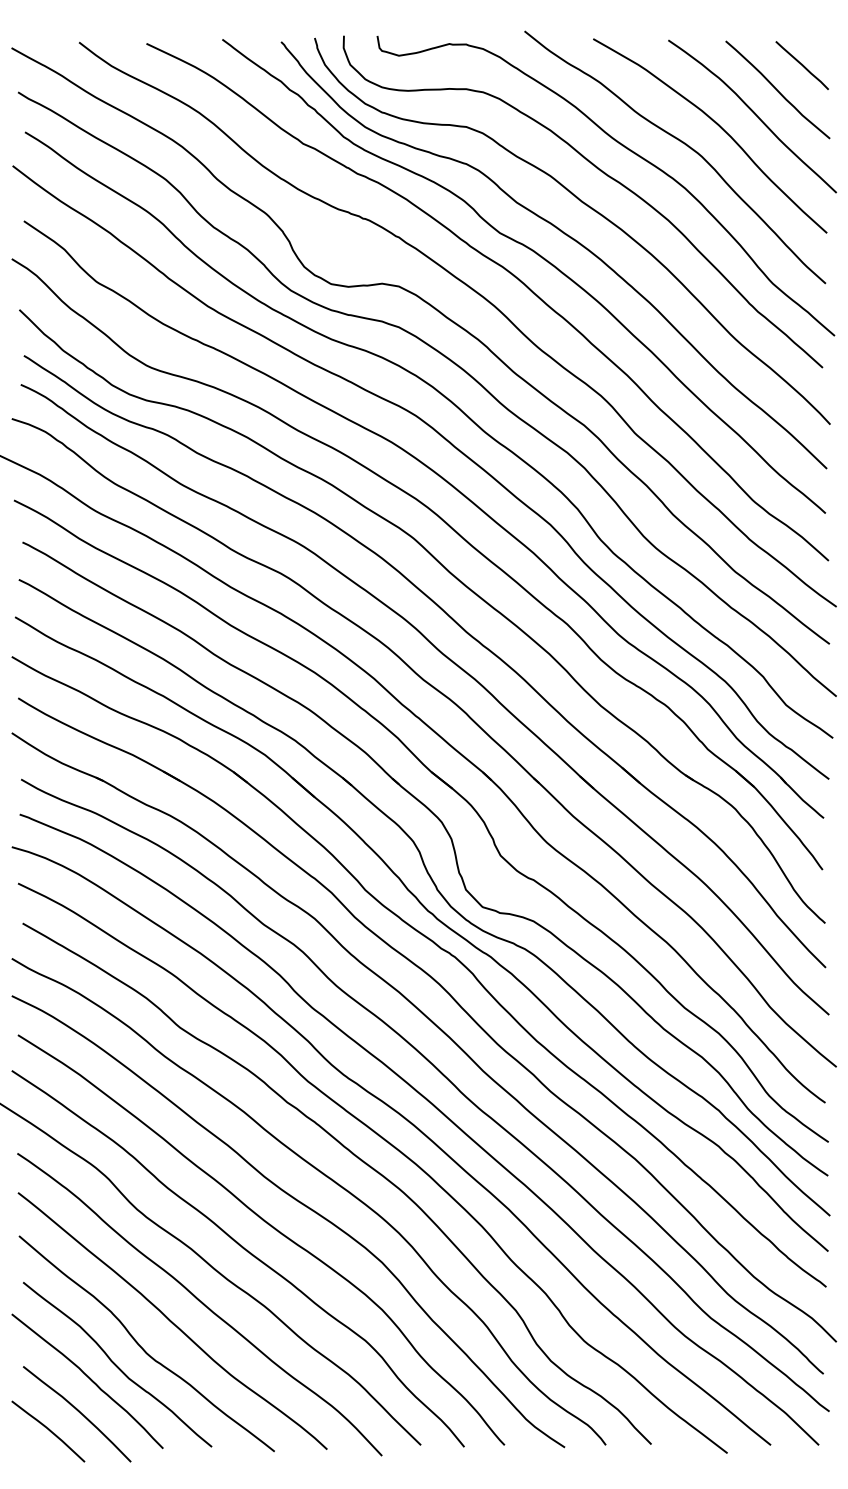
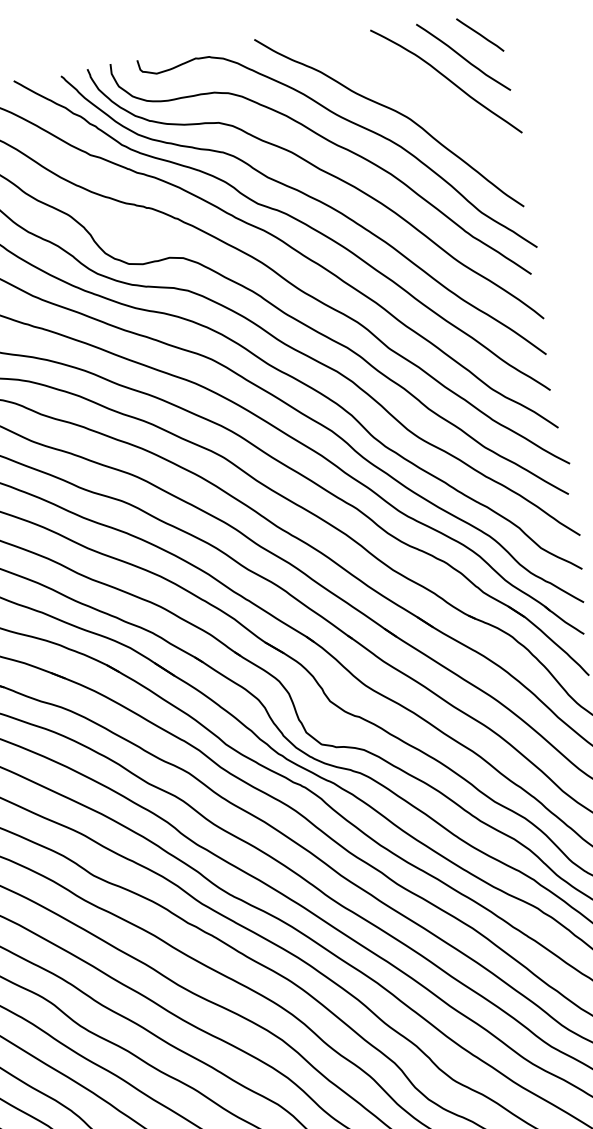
curve: (718, 126) -> (420, 93), removed

